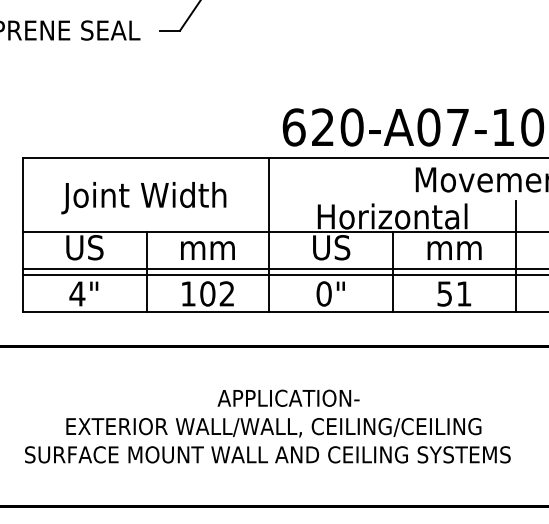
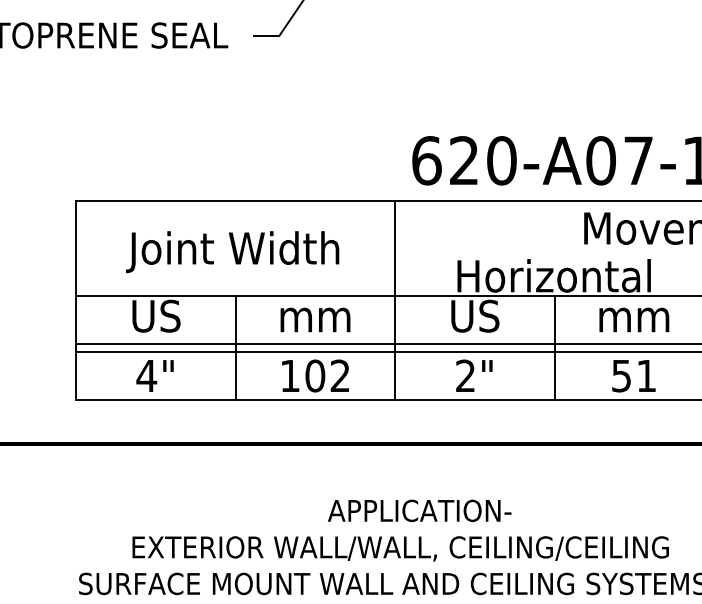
text: (323, 293) -> (464, 375), 0" -> 2"

